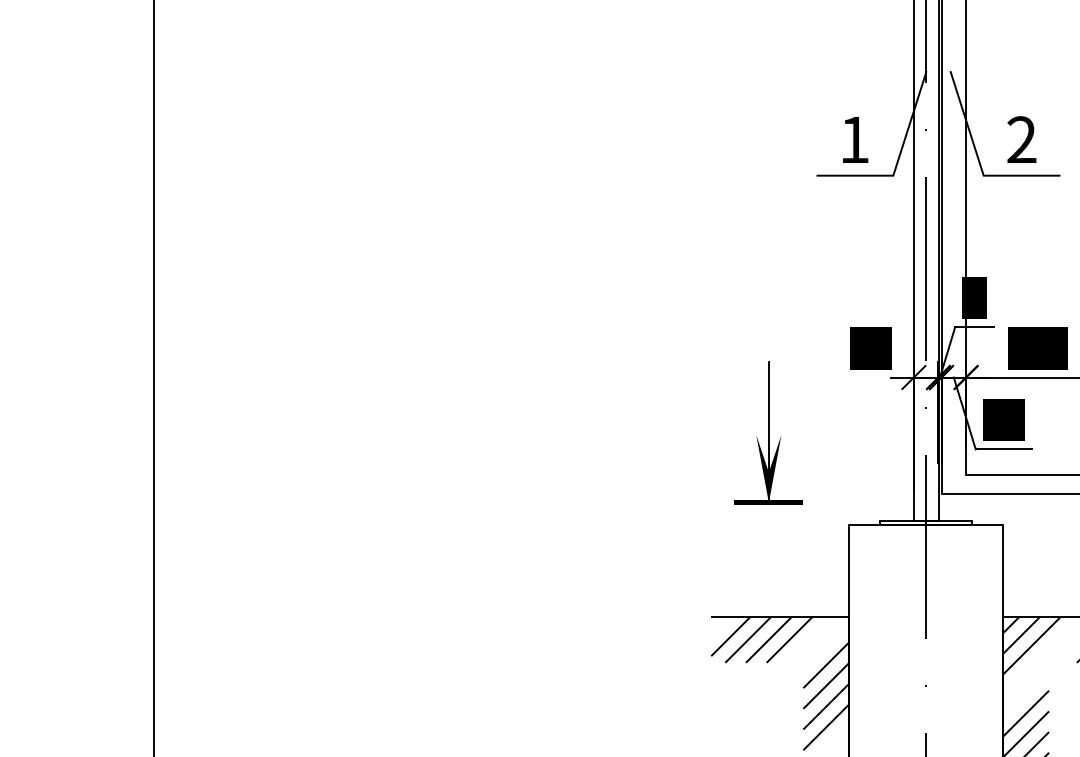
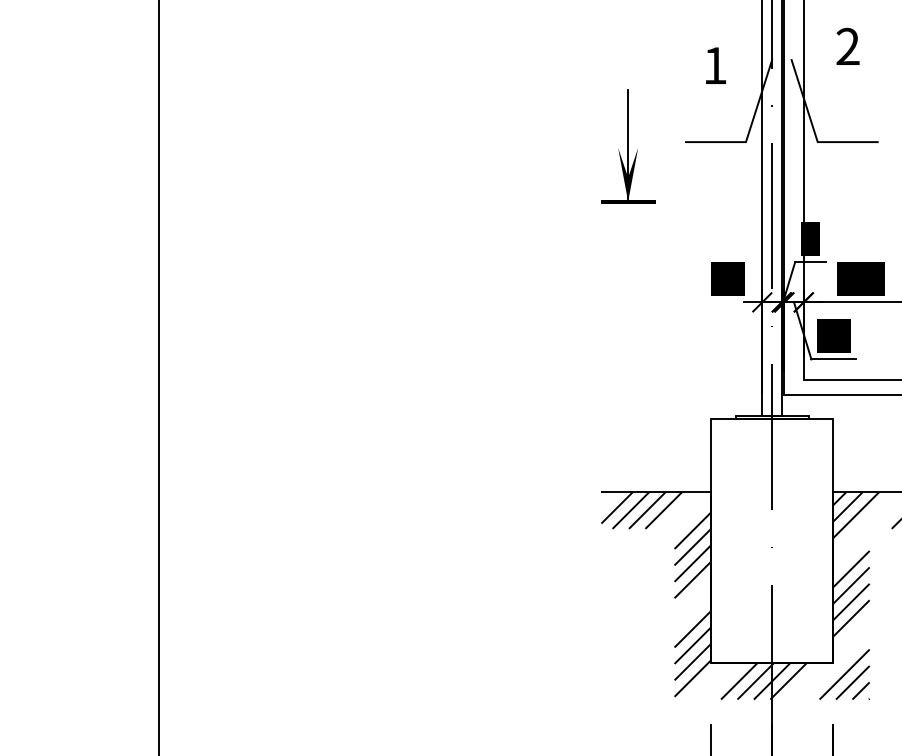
text: (1021, 138) -> (847, 45), moved
text: (856, 139) -> (716, 65), moved
part: (769, 433) -> (628, 146), moved

